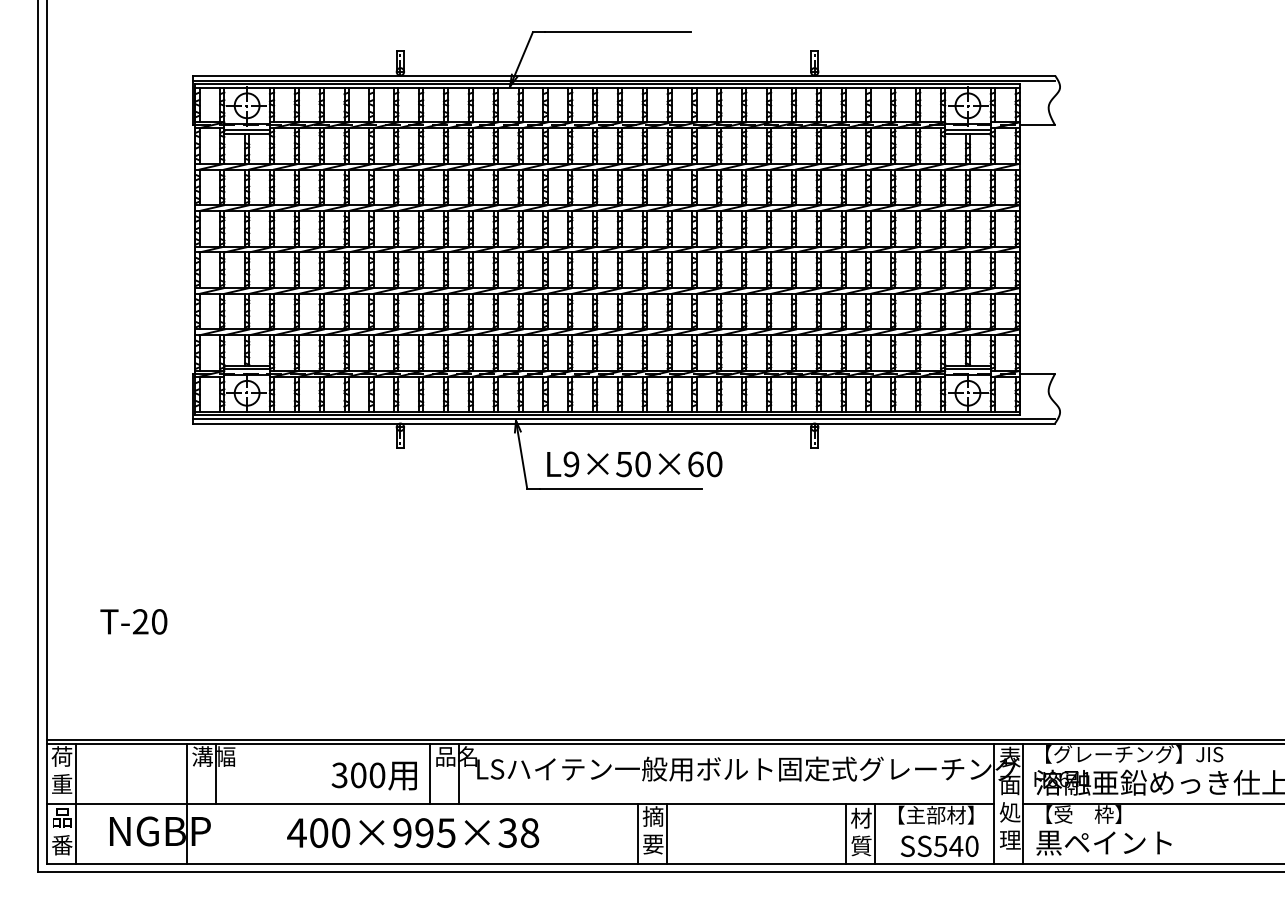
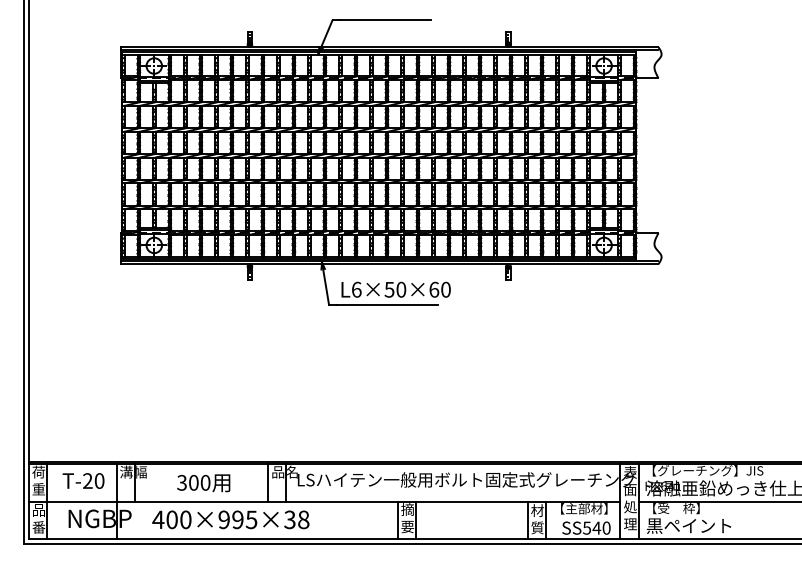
text: (571, 463) -> (356, 289), L9×50×60 -> L6×50×60
text: (133, 620) -> (83, 480), moved
text: (374, 776) -> (203, 483), moved
text: (412, 832) -> (230, 519), moved

